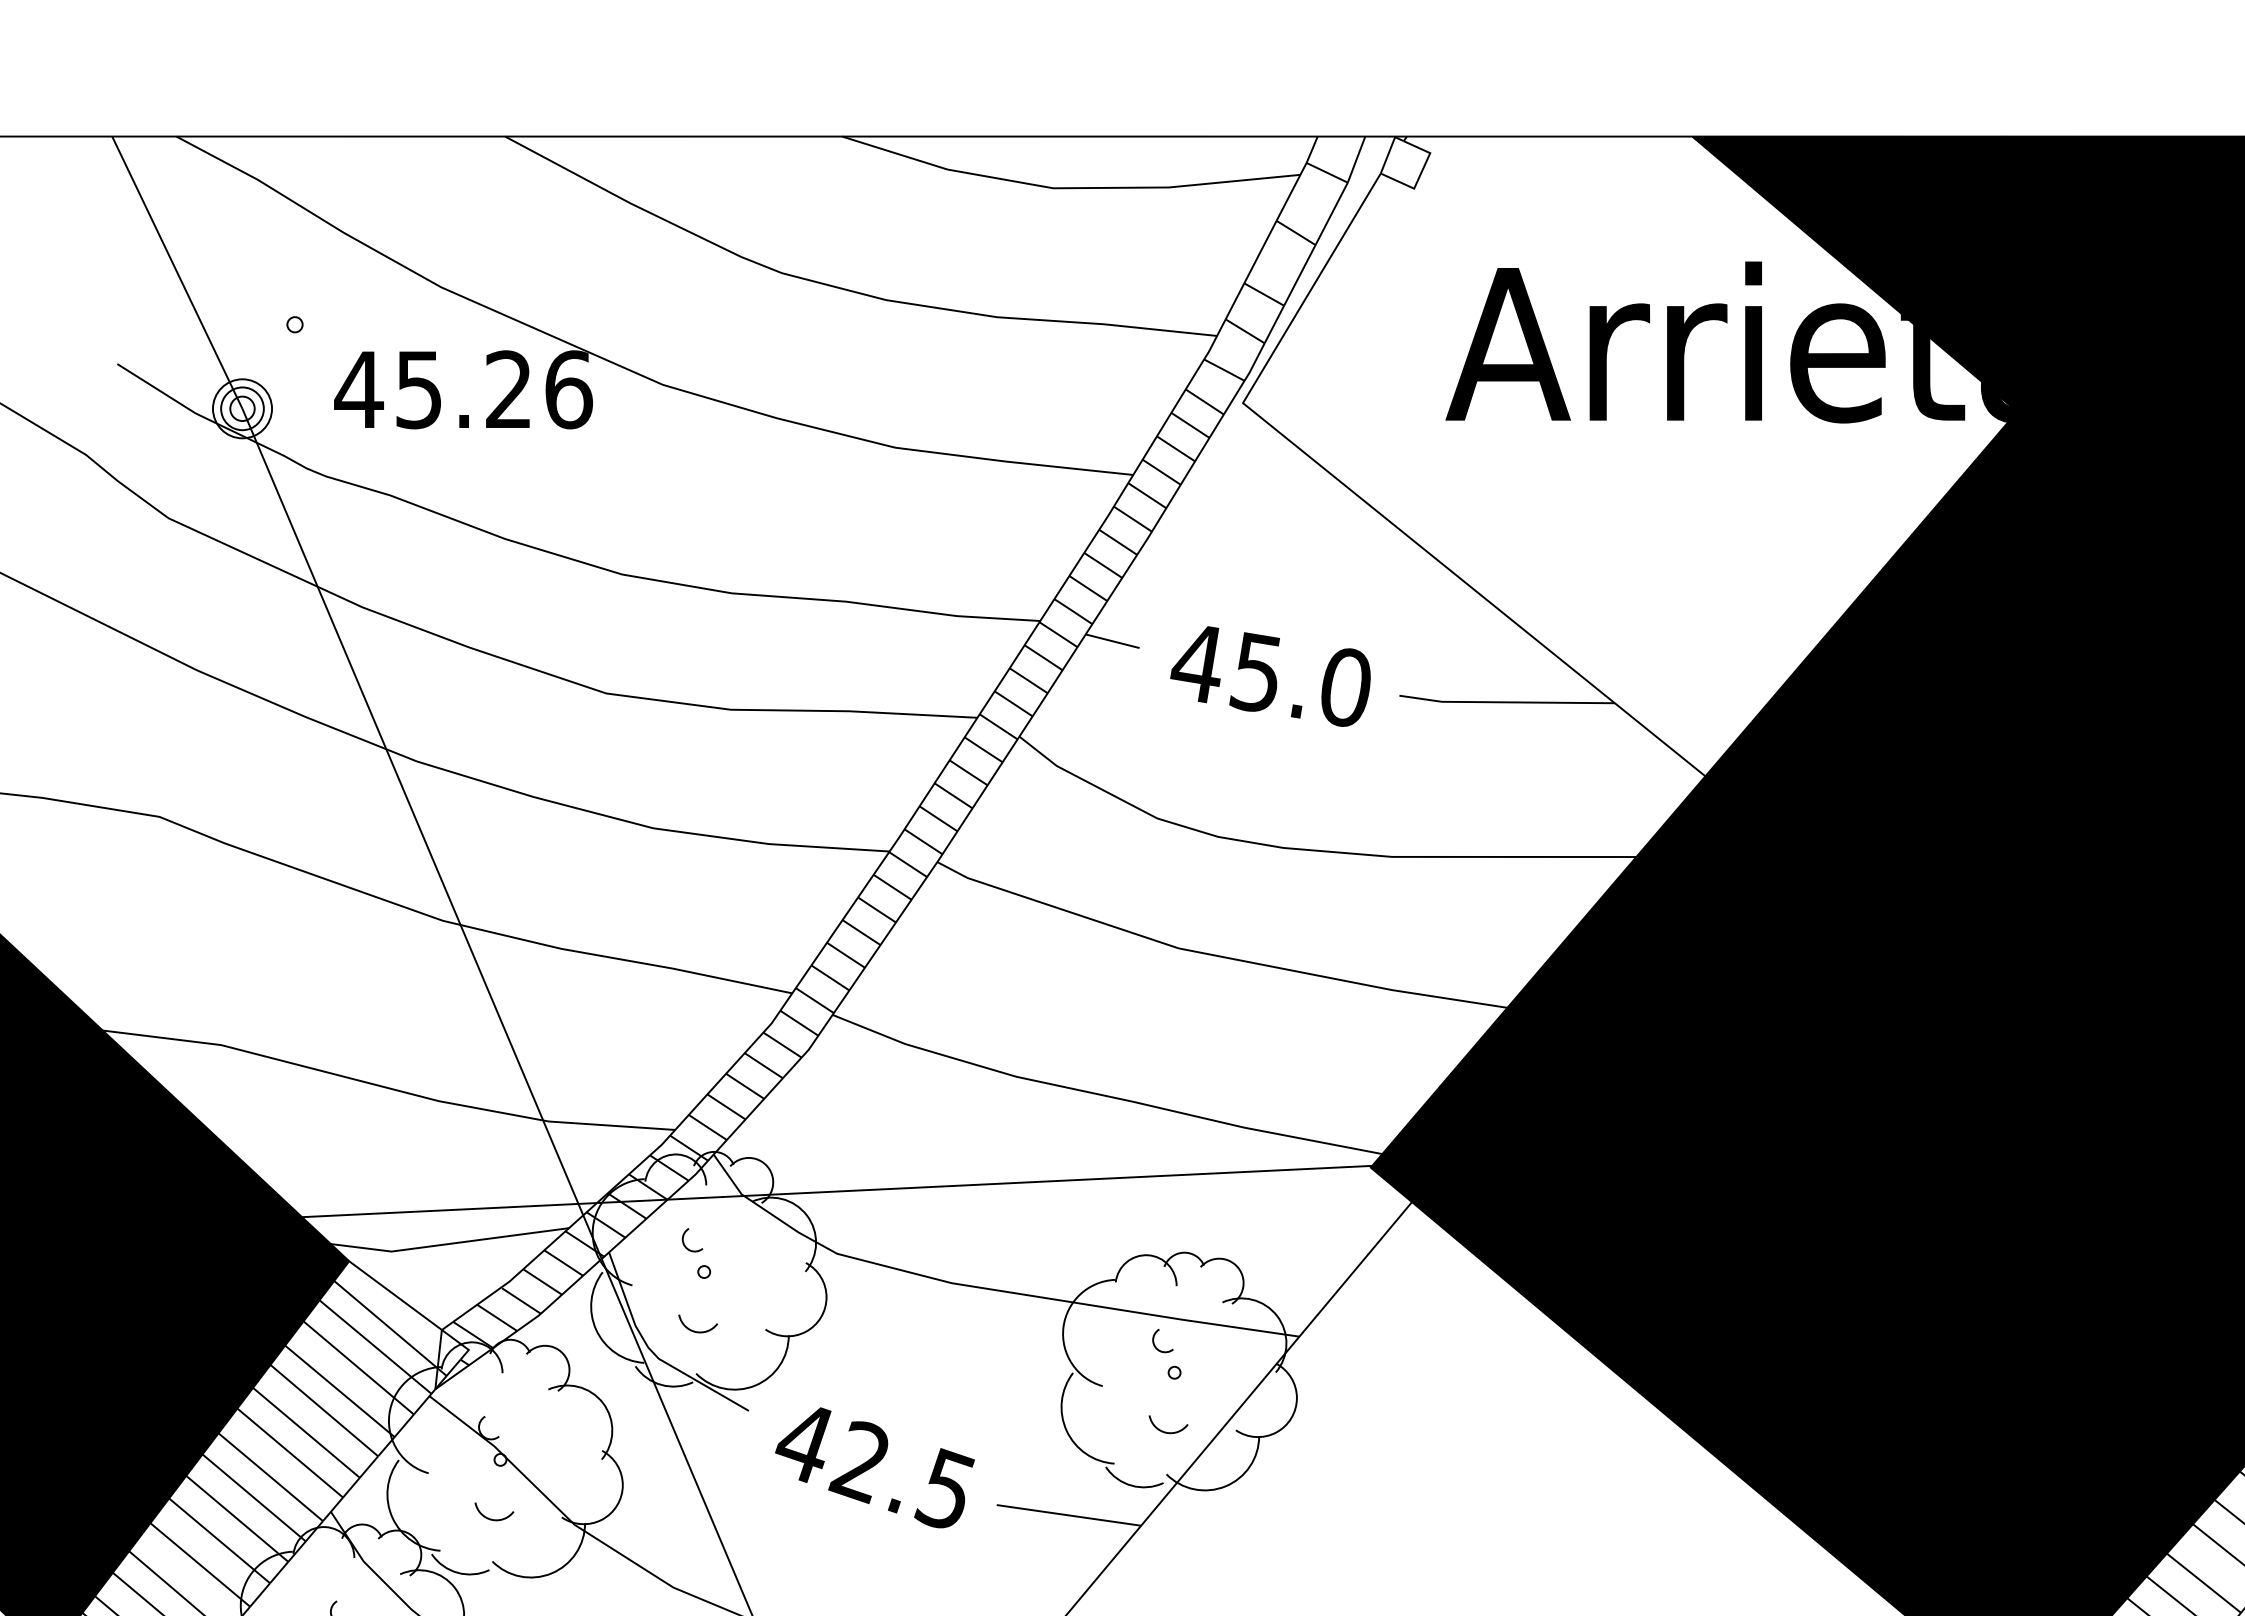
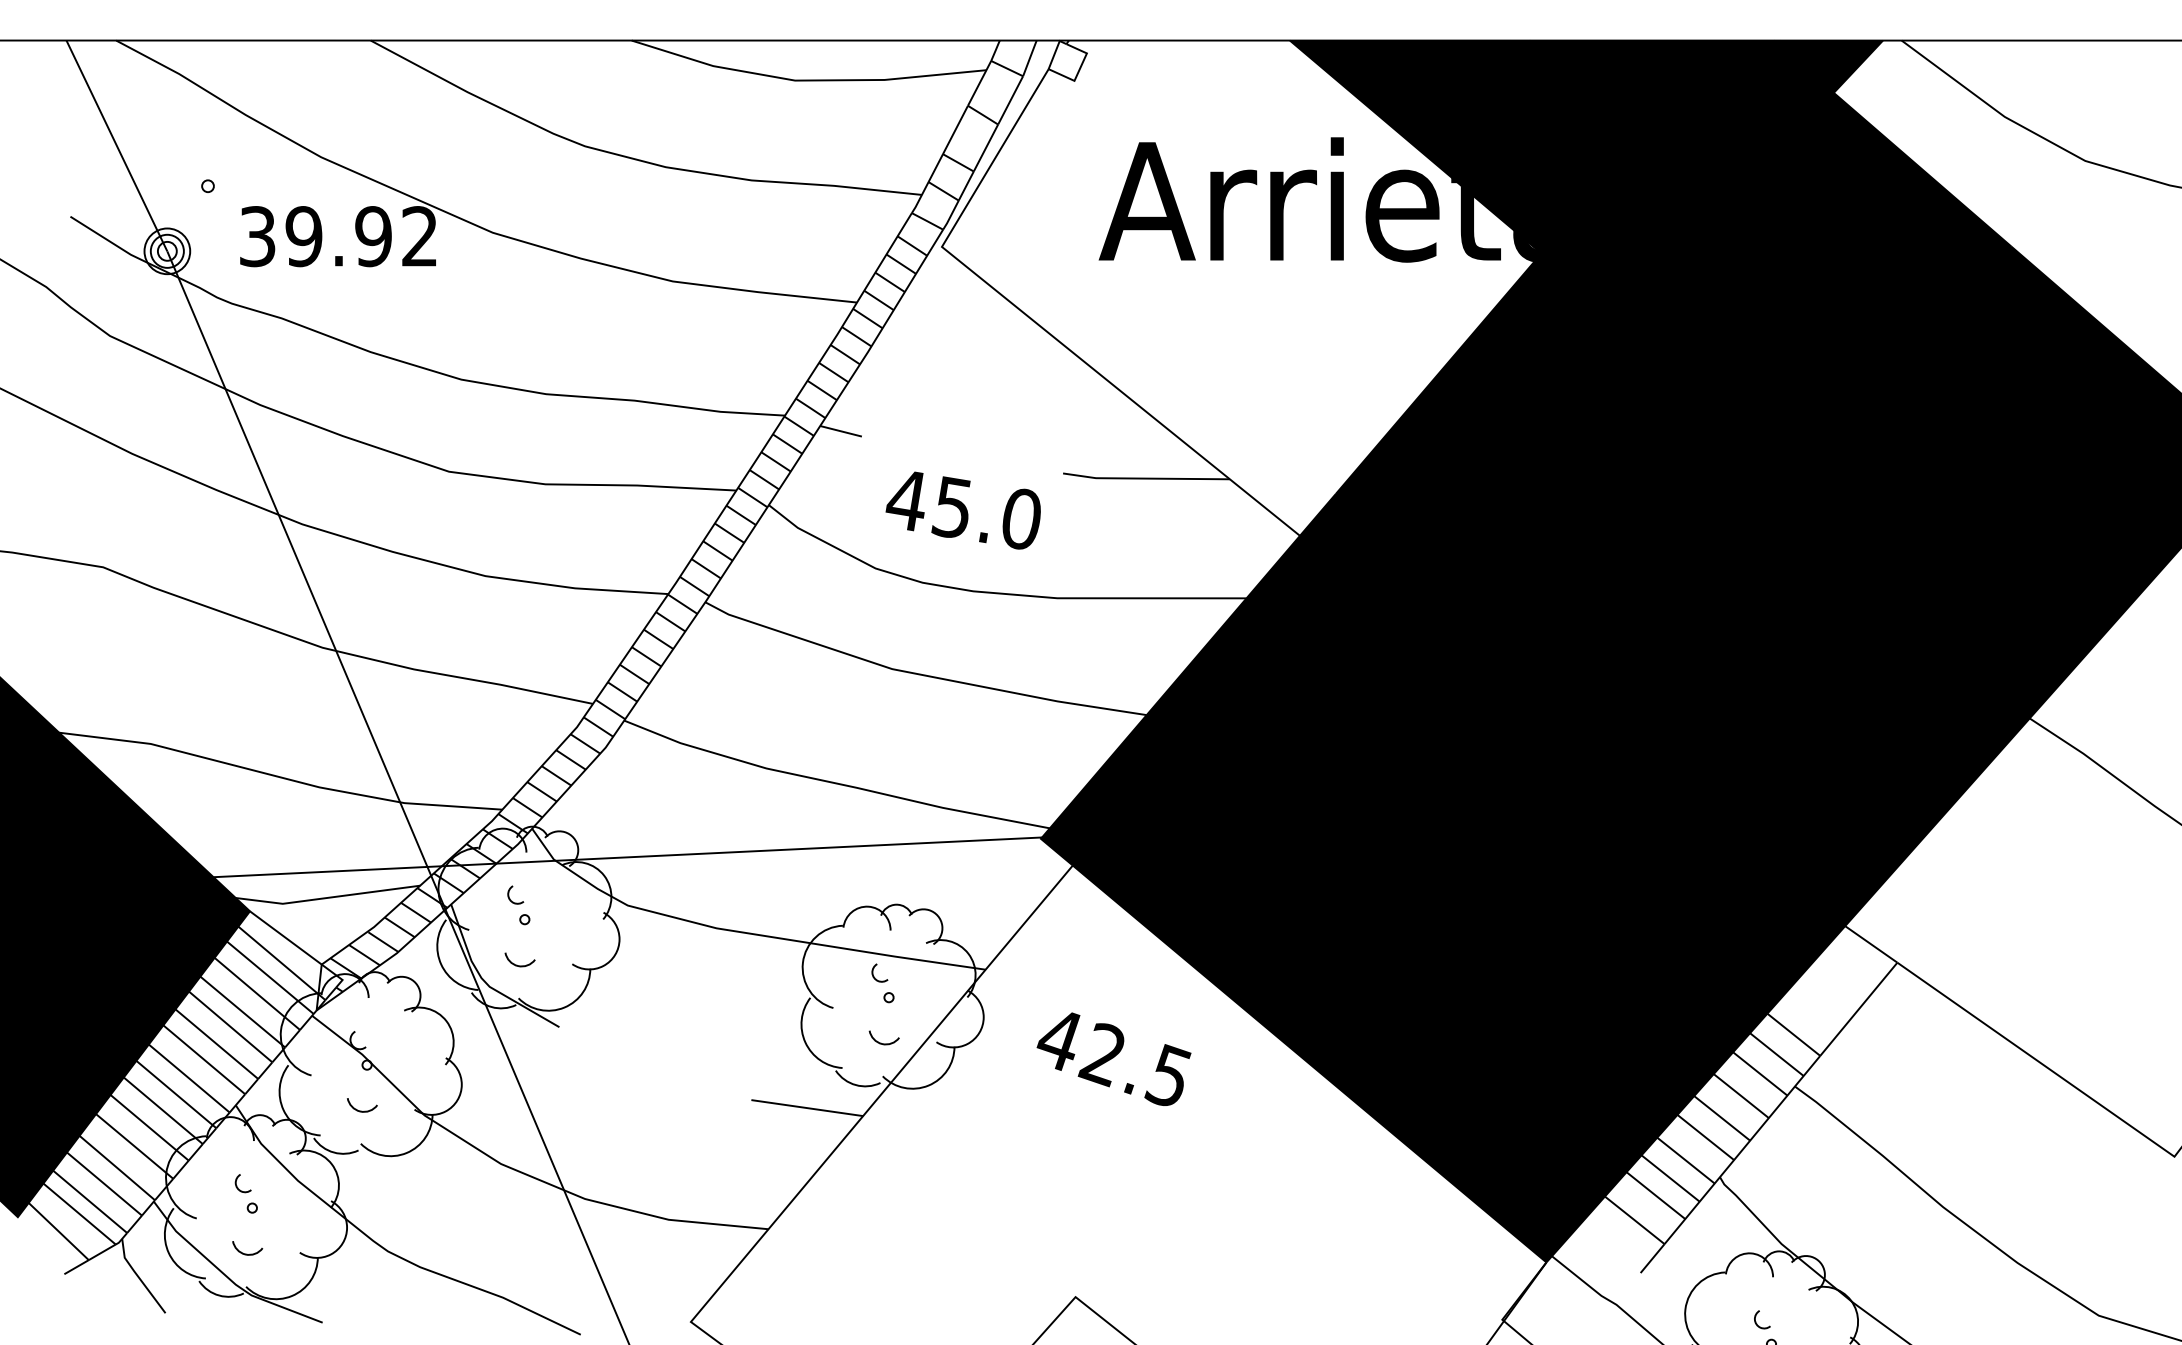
text: (463, 389) -> (338, 236), 45.26 -> 39.92
text: (1269, 676) -> (962, 510), moved
text: (874, 1466) -> (1113, 1058), moved

